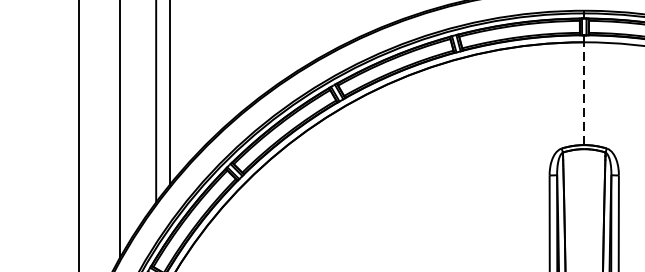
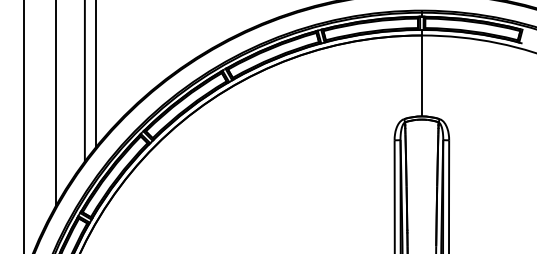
line: (583, 93) -> (421, 75), dashed -> solid

